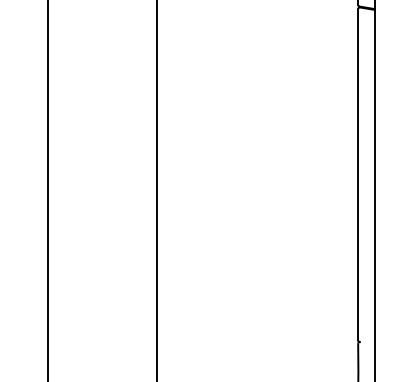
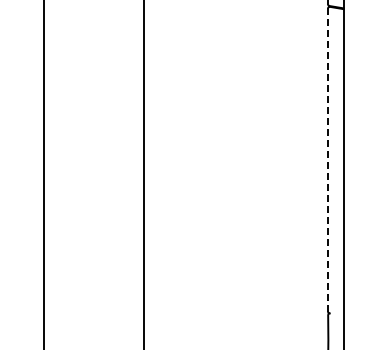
line: (358, 175) -> (328, 160), solid -> dashed

